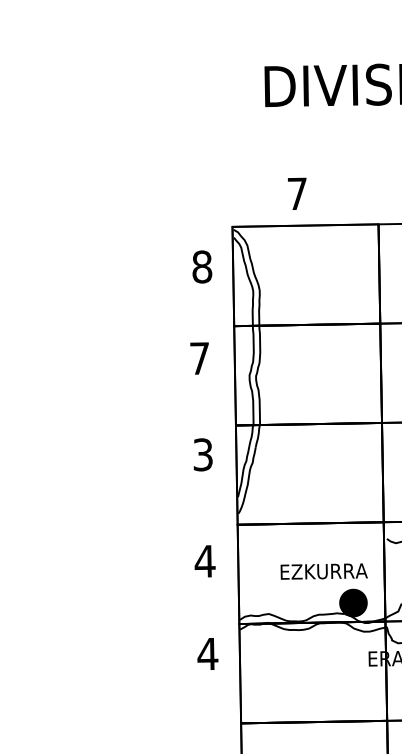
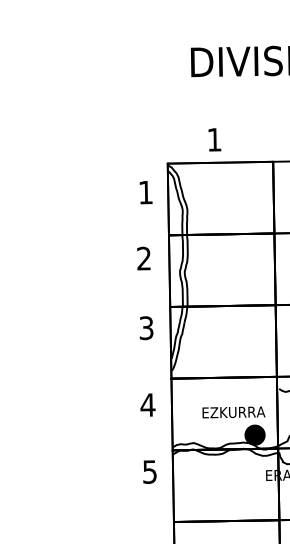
text: (297, 193) -> (214, 139), 7 -> 1
text: (203, 266) -> (146, 192), 8 -> 1
text: (198, 358) -> (143, 258), 7 -> 2
text: (207, 653) -> (149, 471), 4 -> 5

